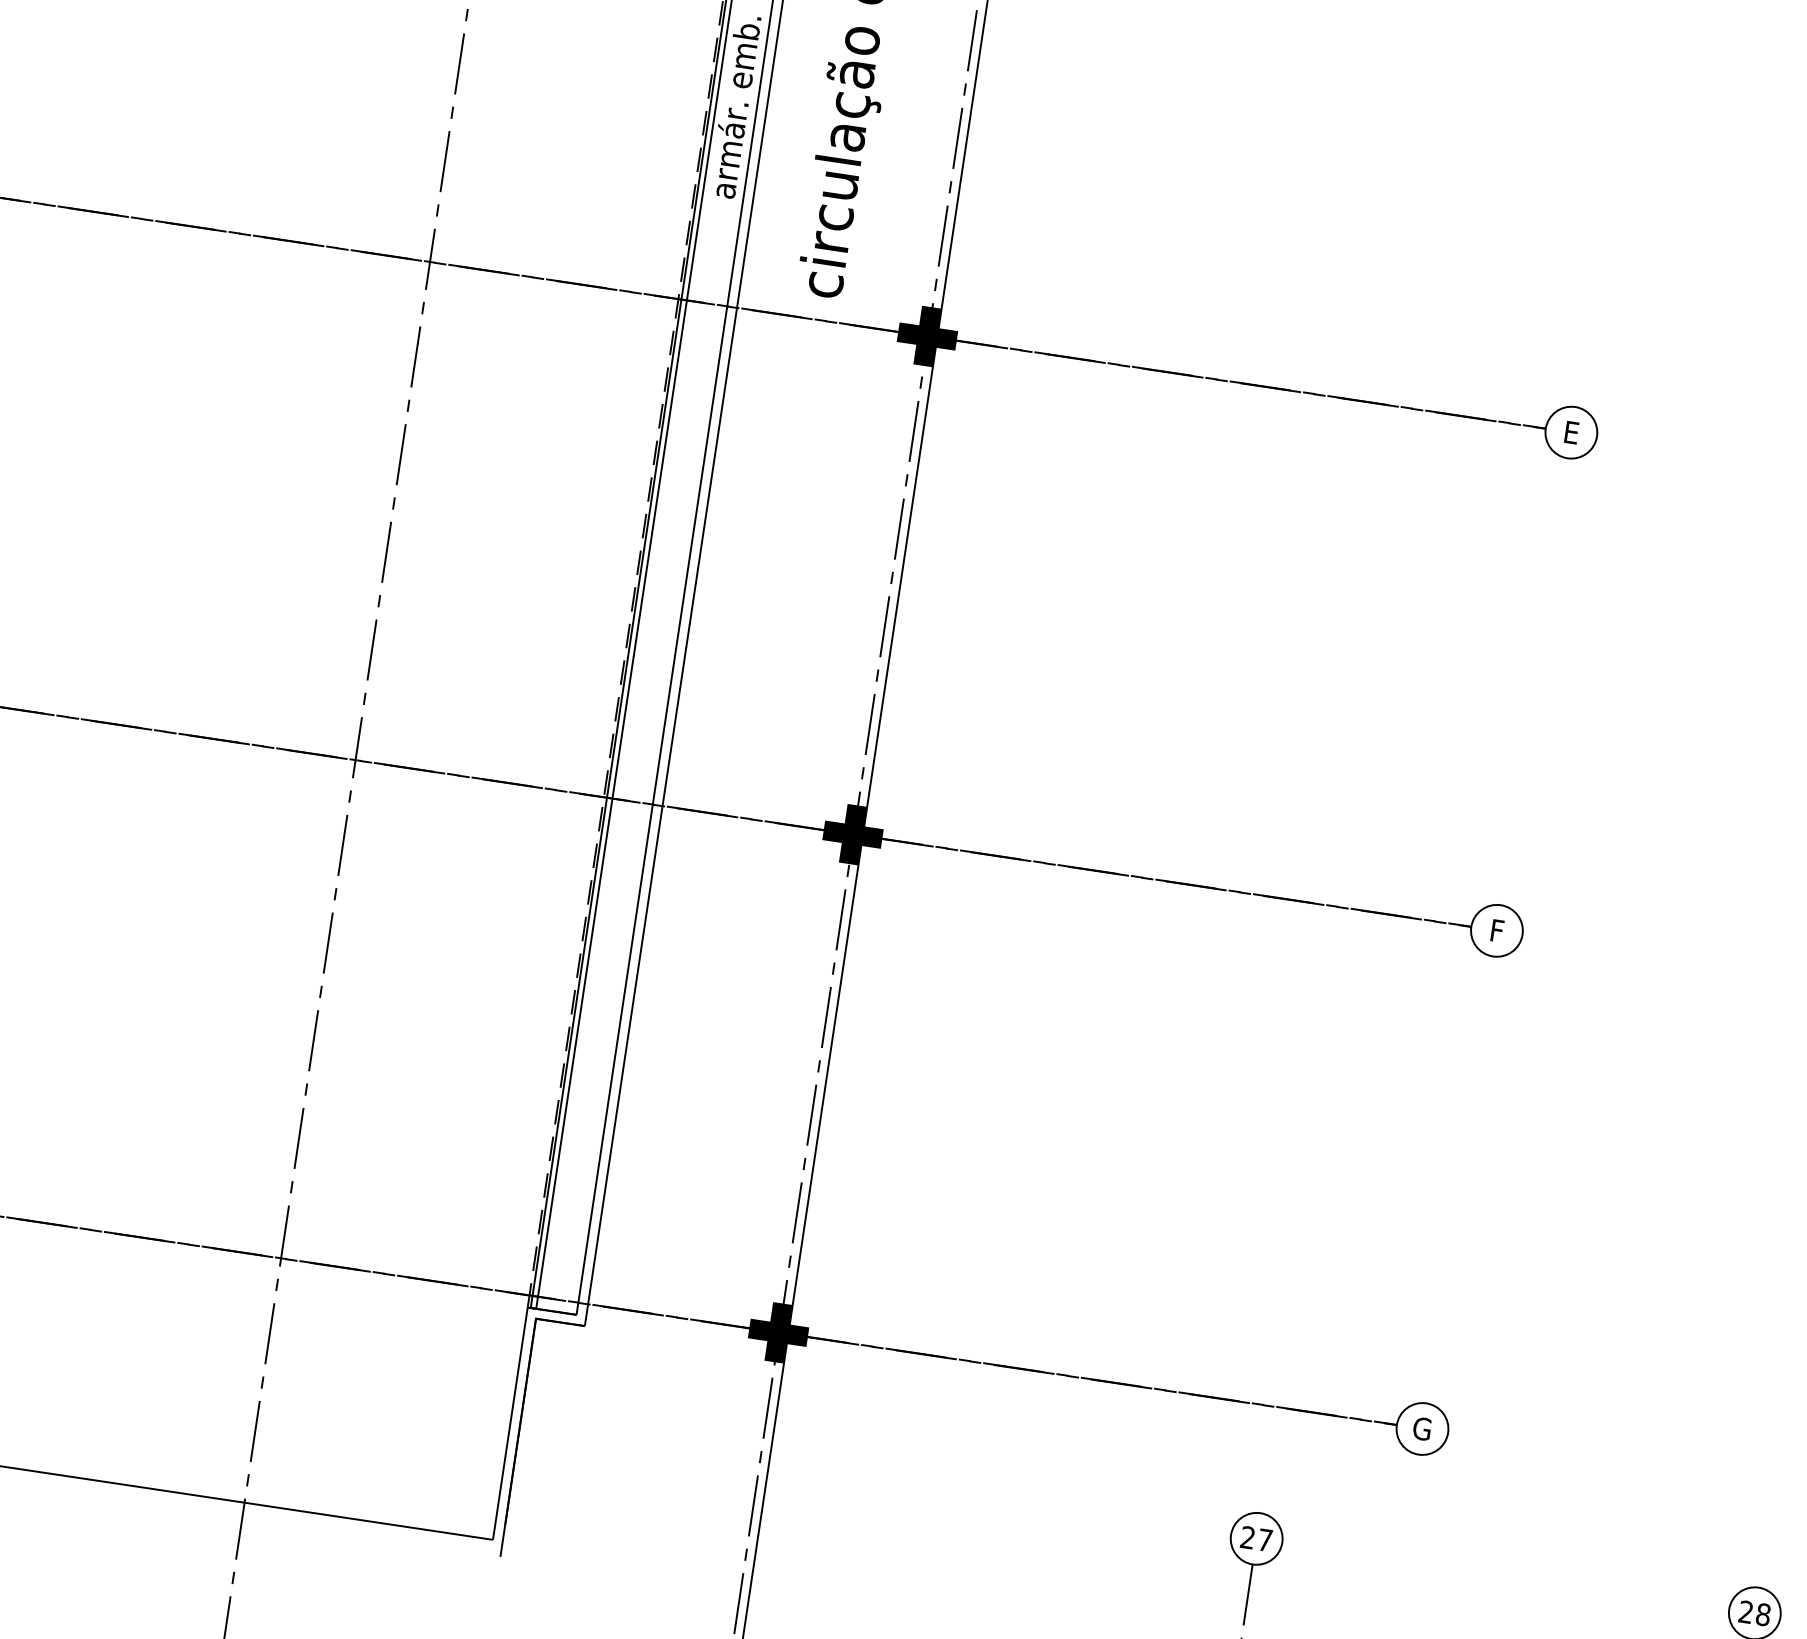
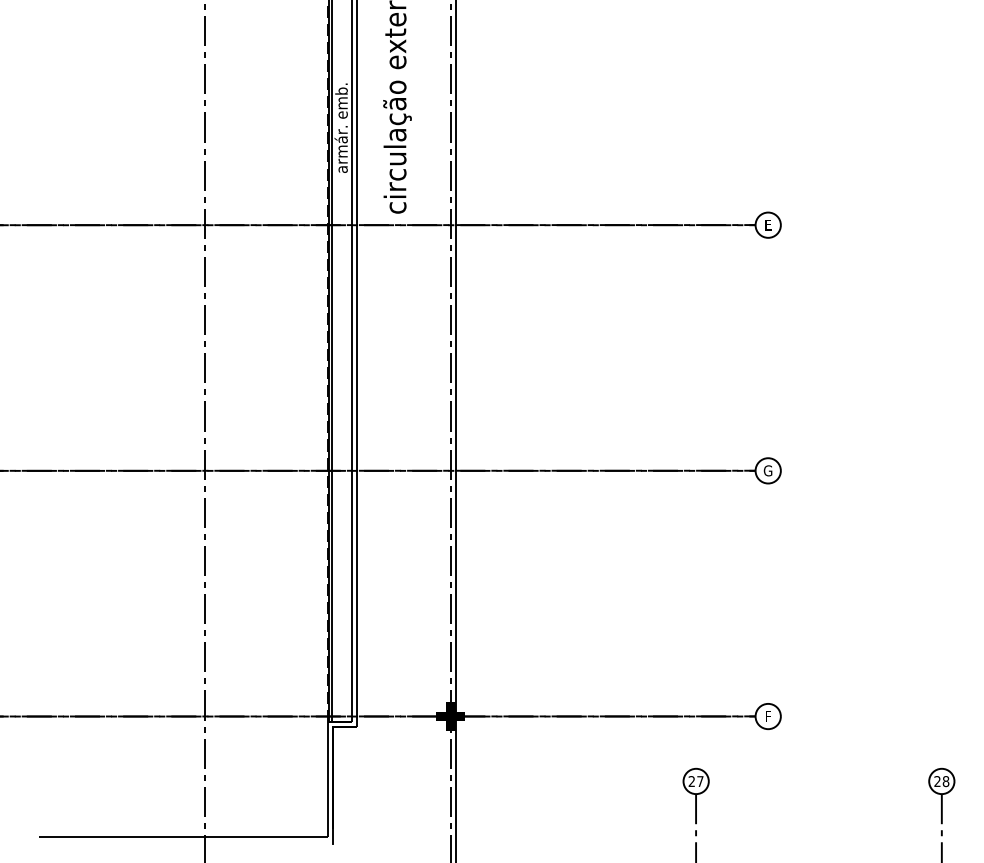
fill: (927, 334) -> (450, 224), removed
fill: (852, 833) -> (450, 470), removed
text: (1495, 929) -> (767, 470), F -> G
text: (1421, 1428) -> (767, 716), G -> F

